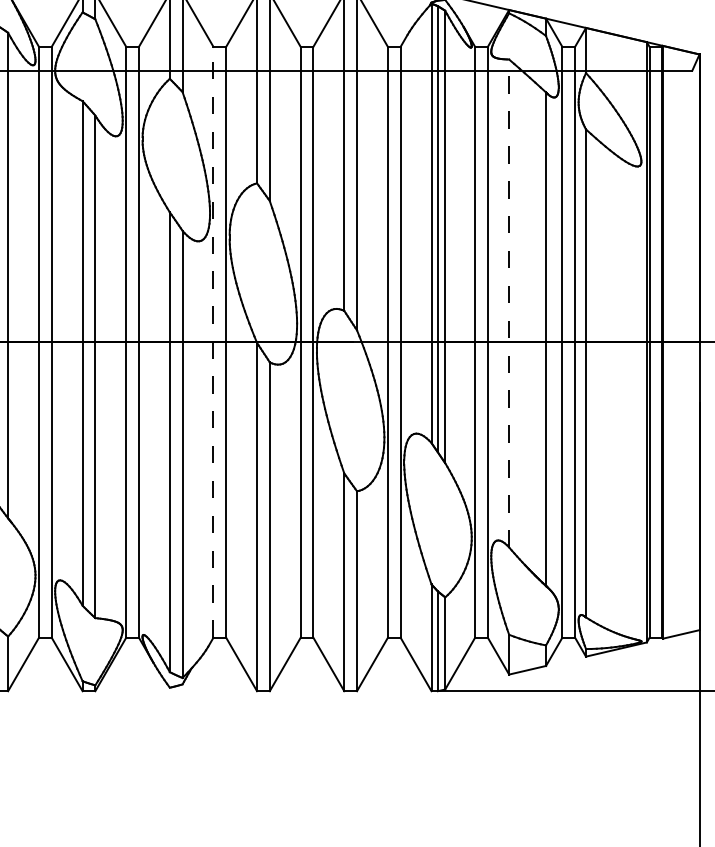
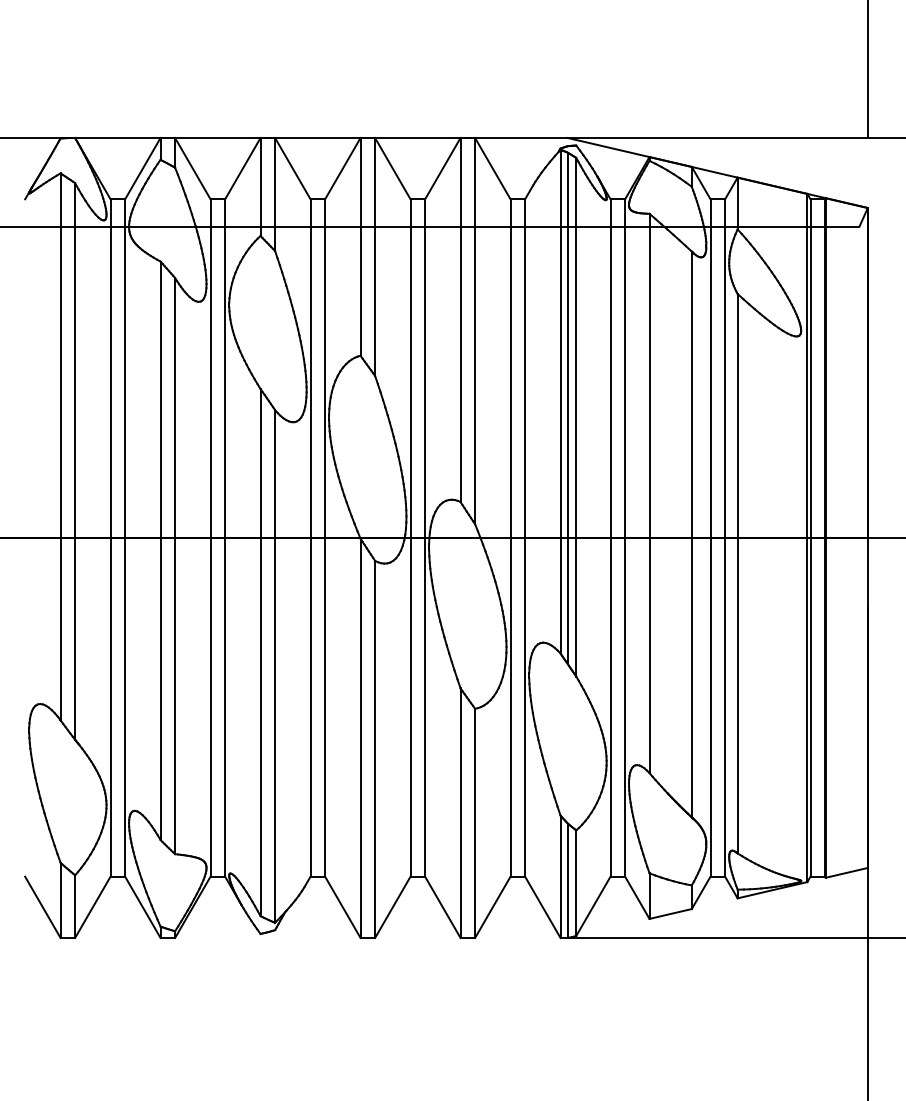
line: (509, 303) -> (649, 493), dashed -> solid
line: (213, 341) -> (310, 537), dashed -> solid

